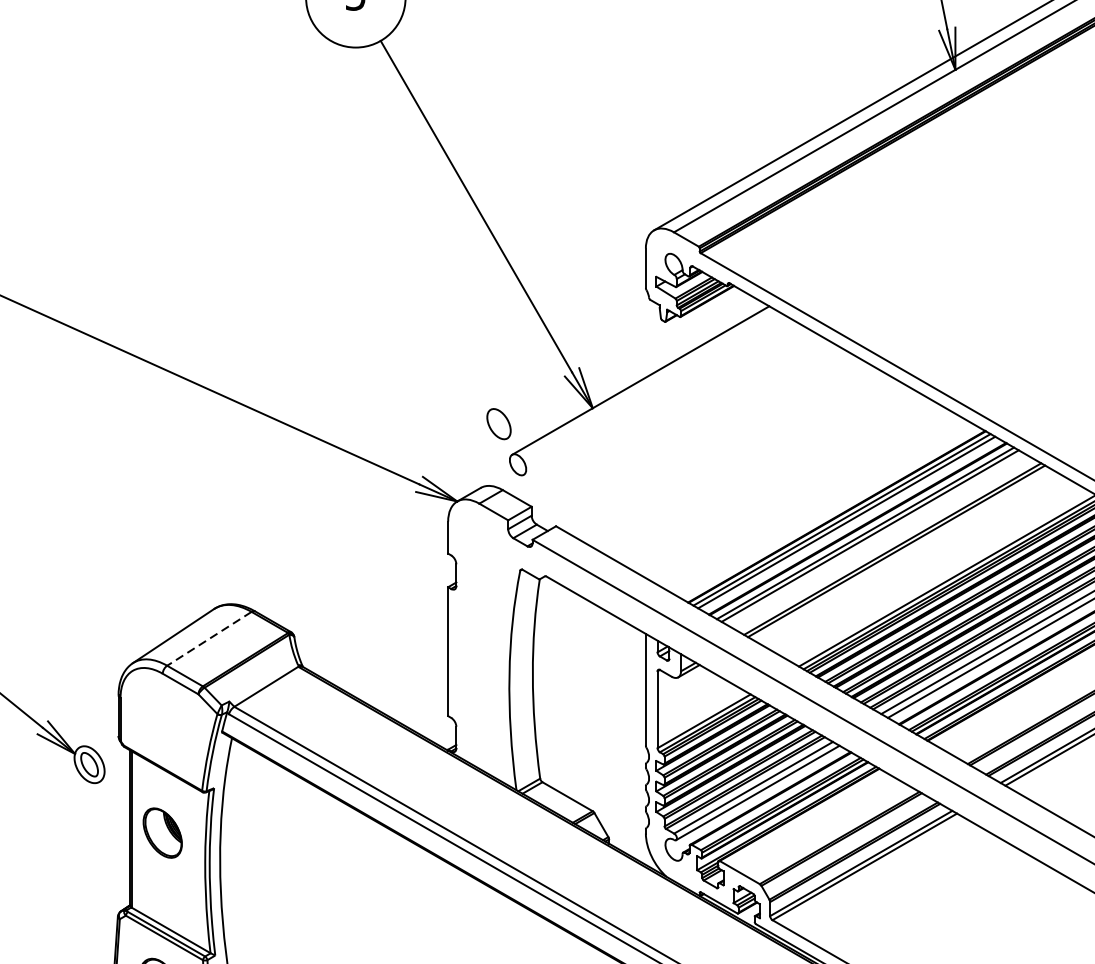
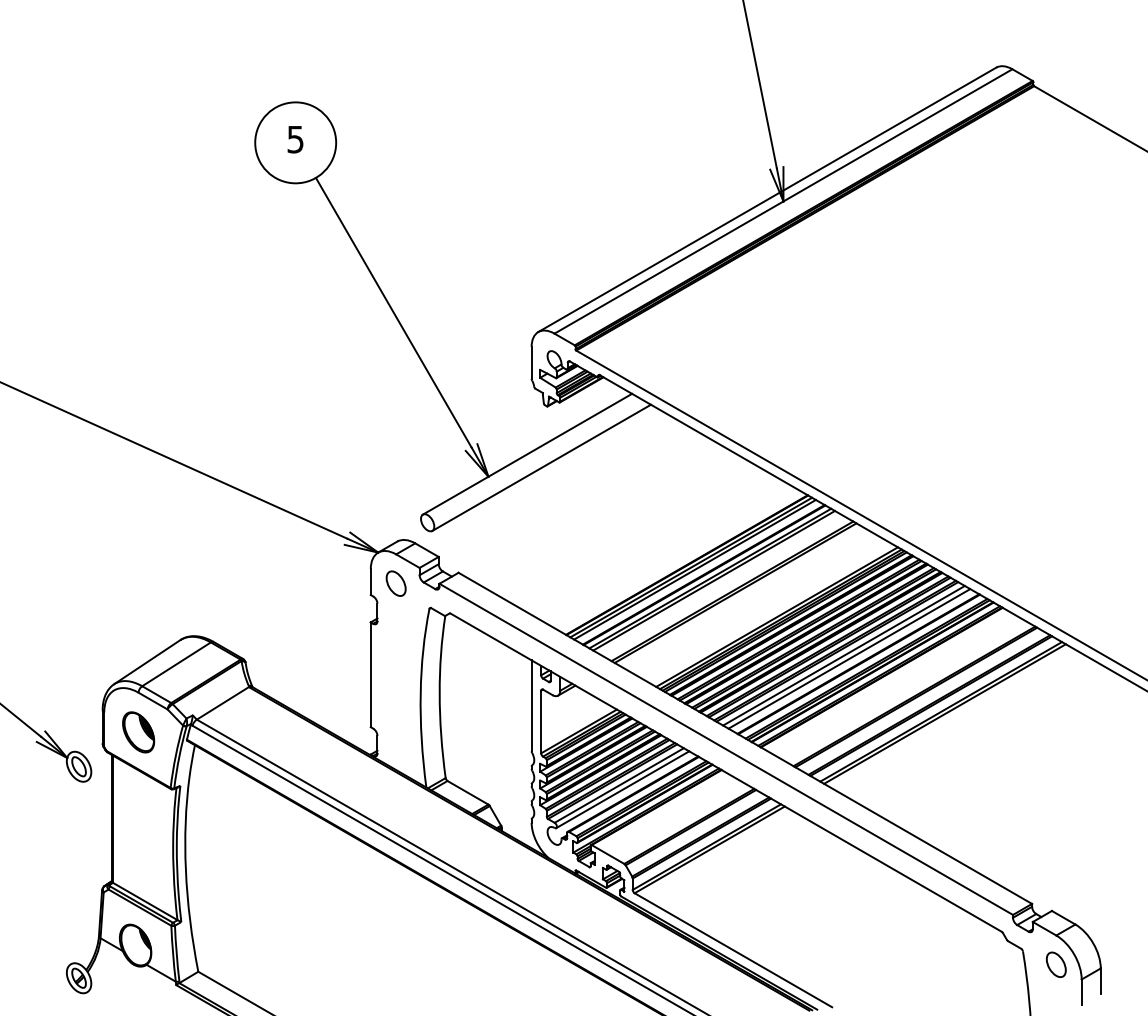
line: (657, 396) -> (541, 467), added
part: (498, 423) -> (395, 583), moved
line: (209, 639) -> (176, 664), dashed -> solid
part: (162, 833) -> (138, 732), moved

